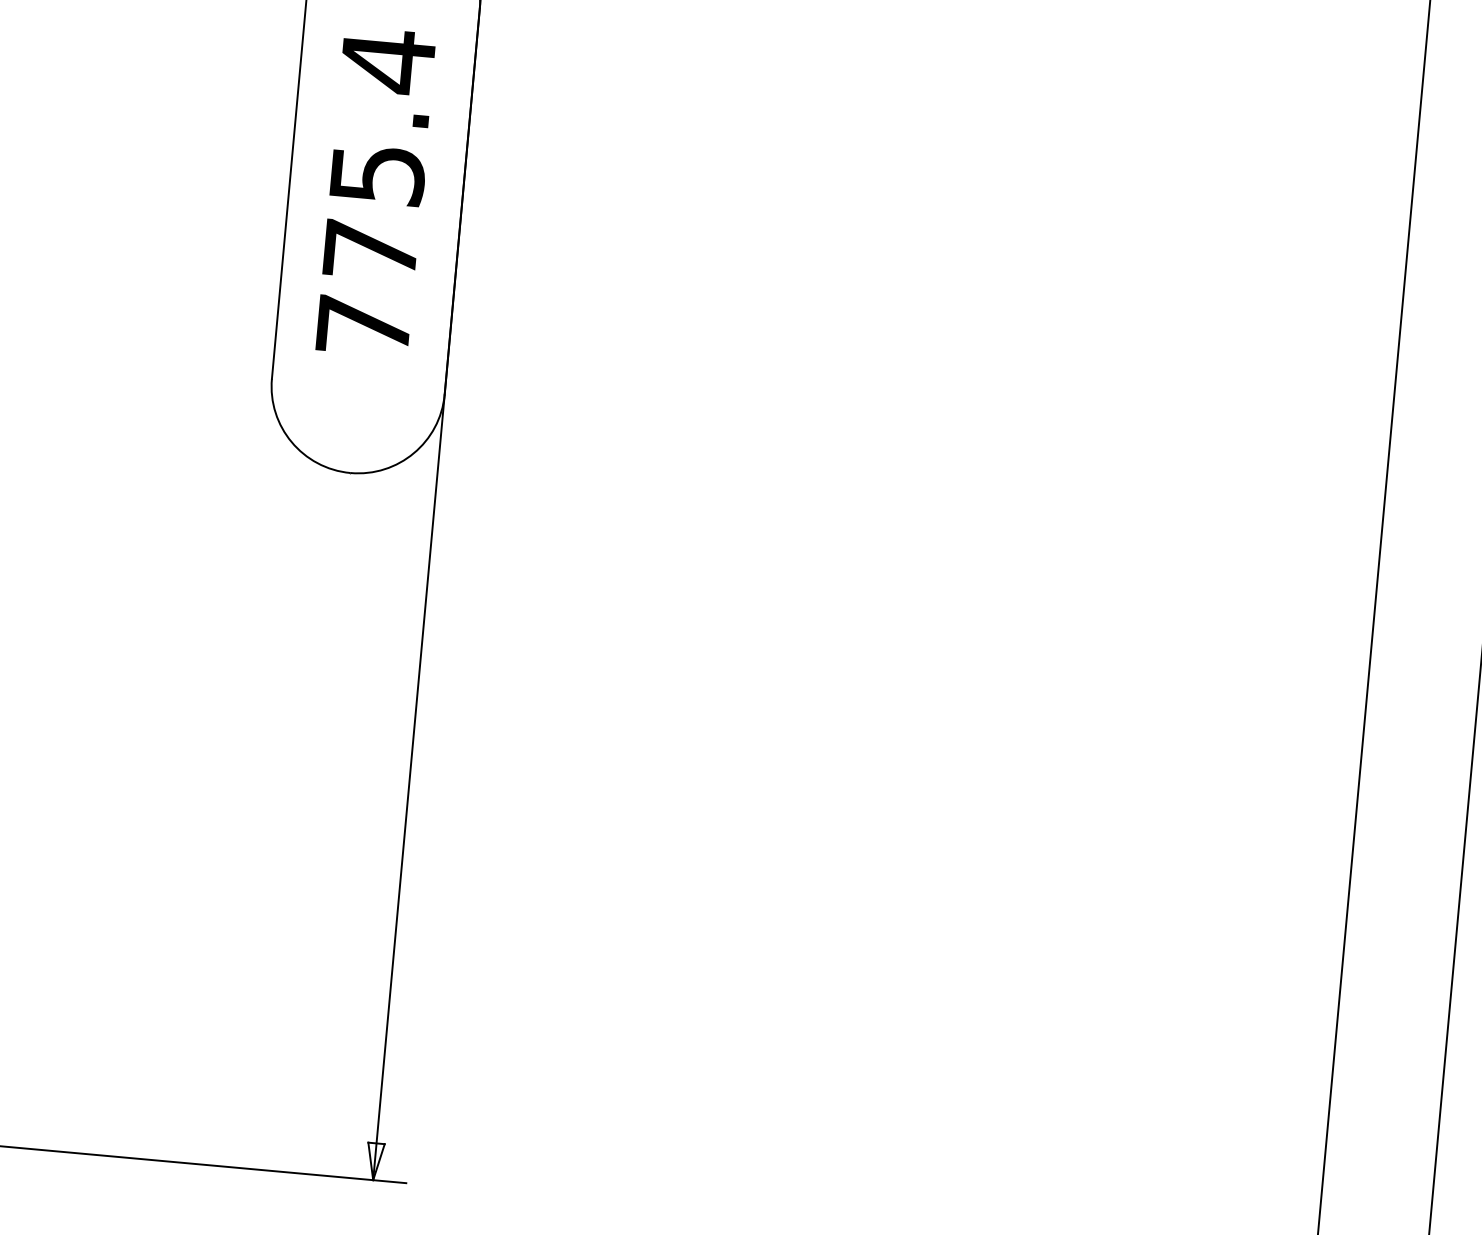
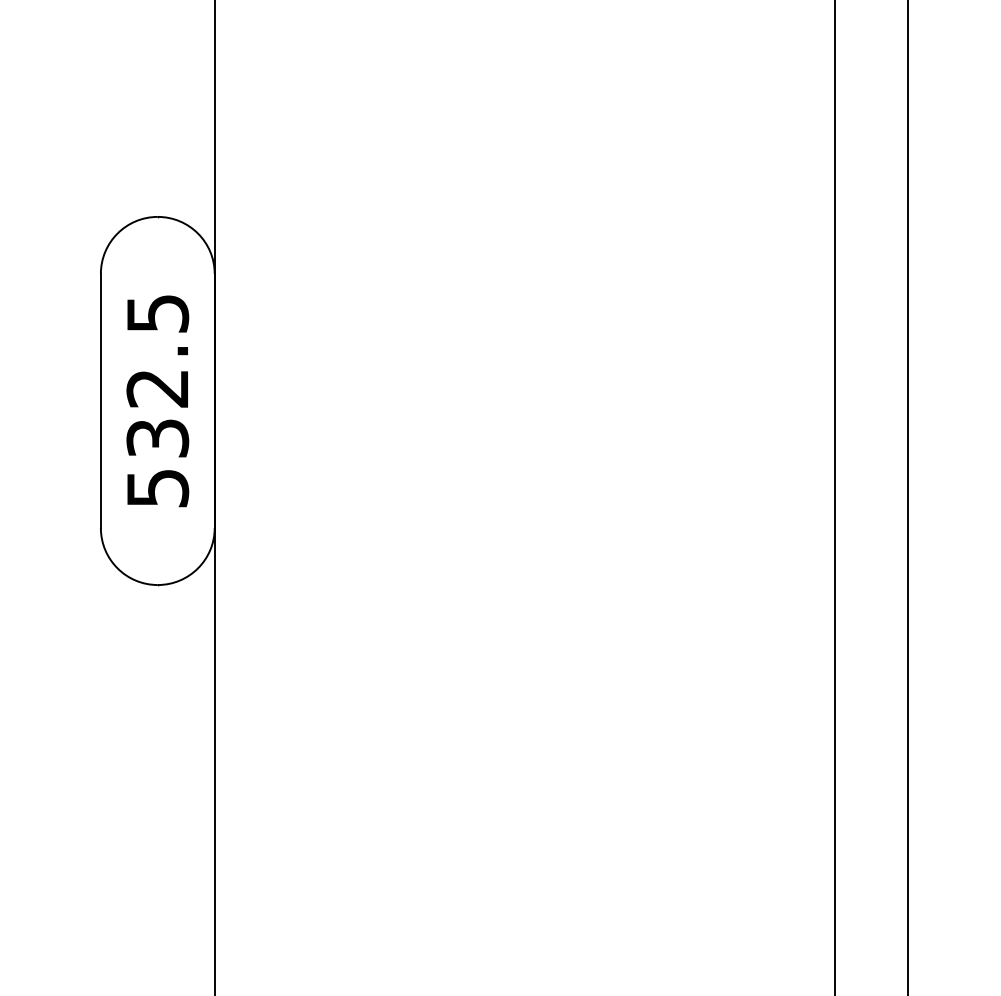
text: (375, 192) -> (157, 400), 775.4 -> 532.5

